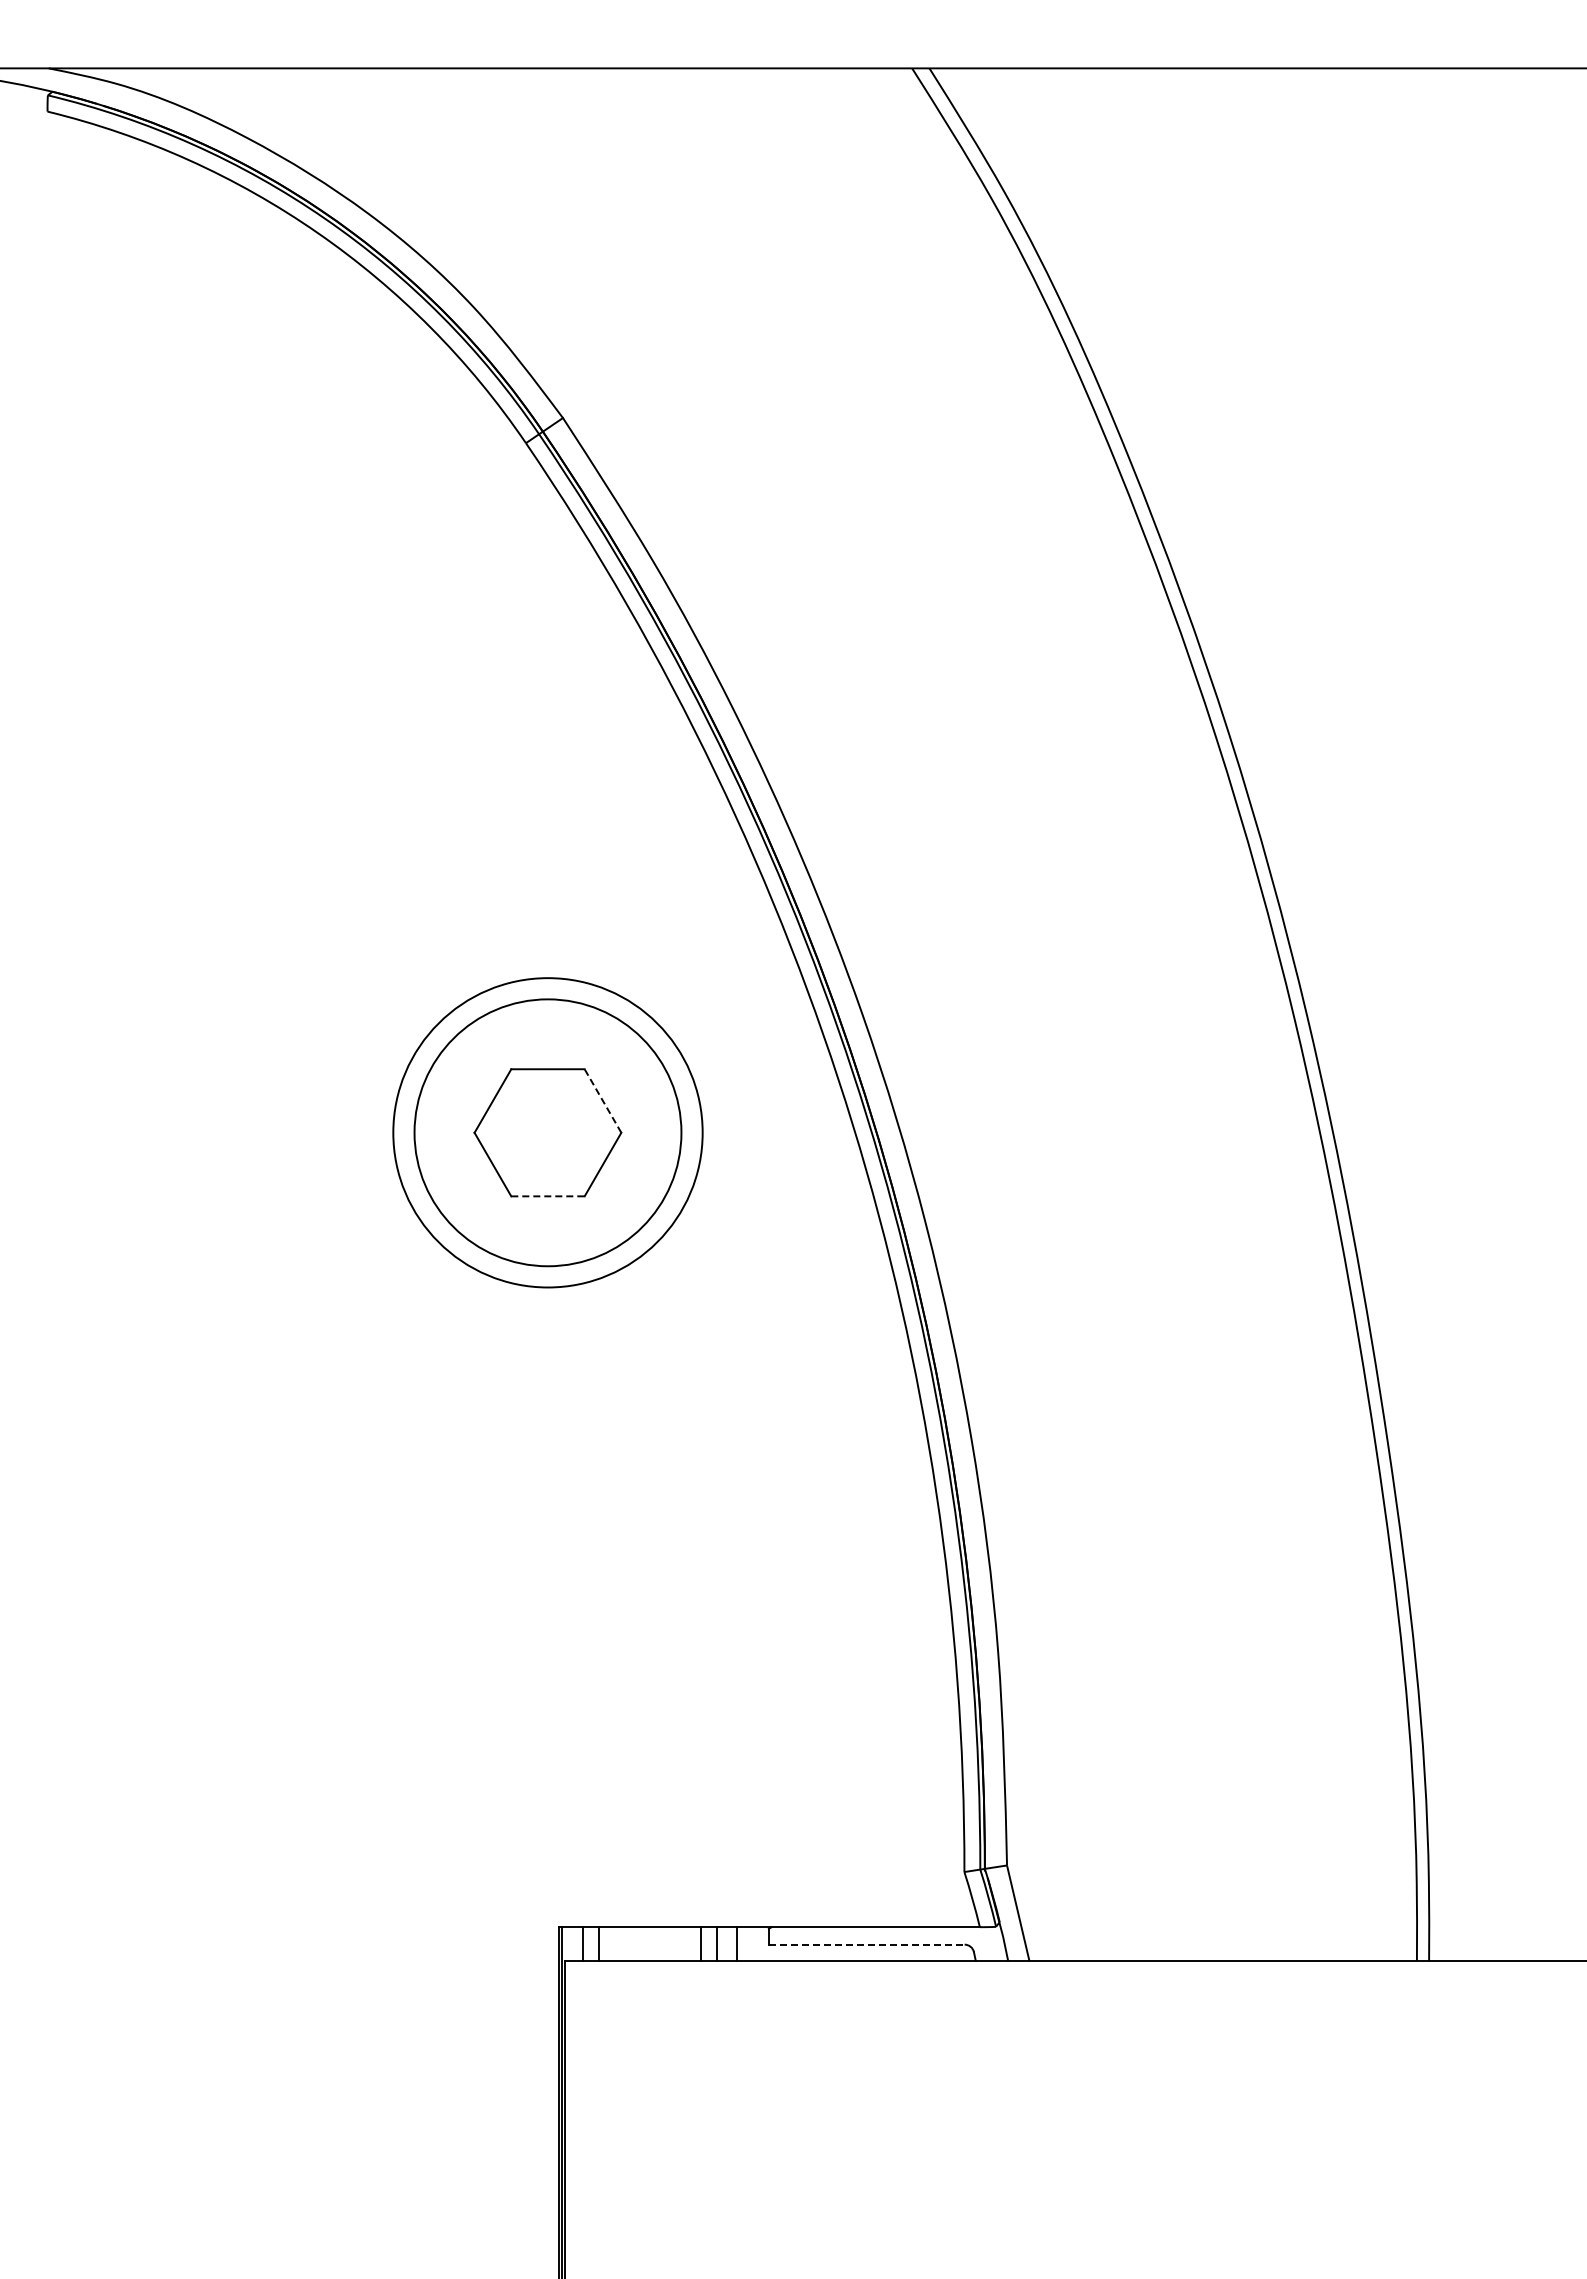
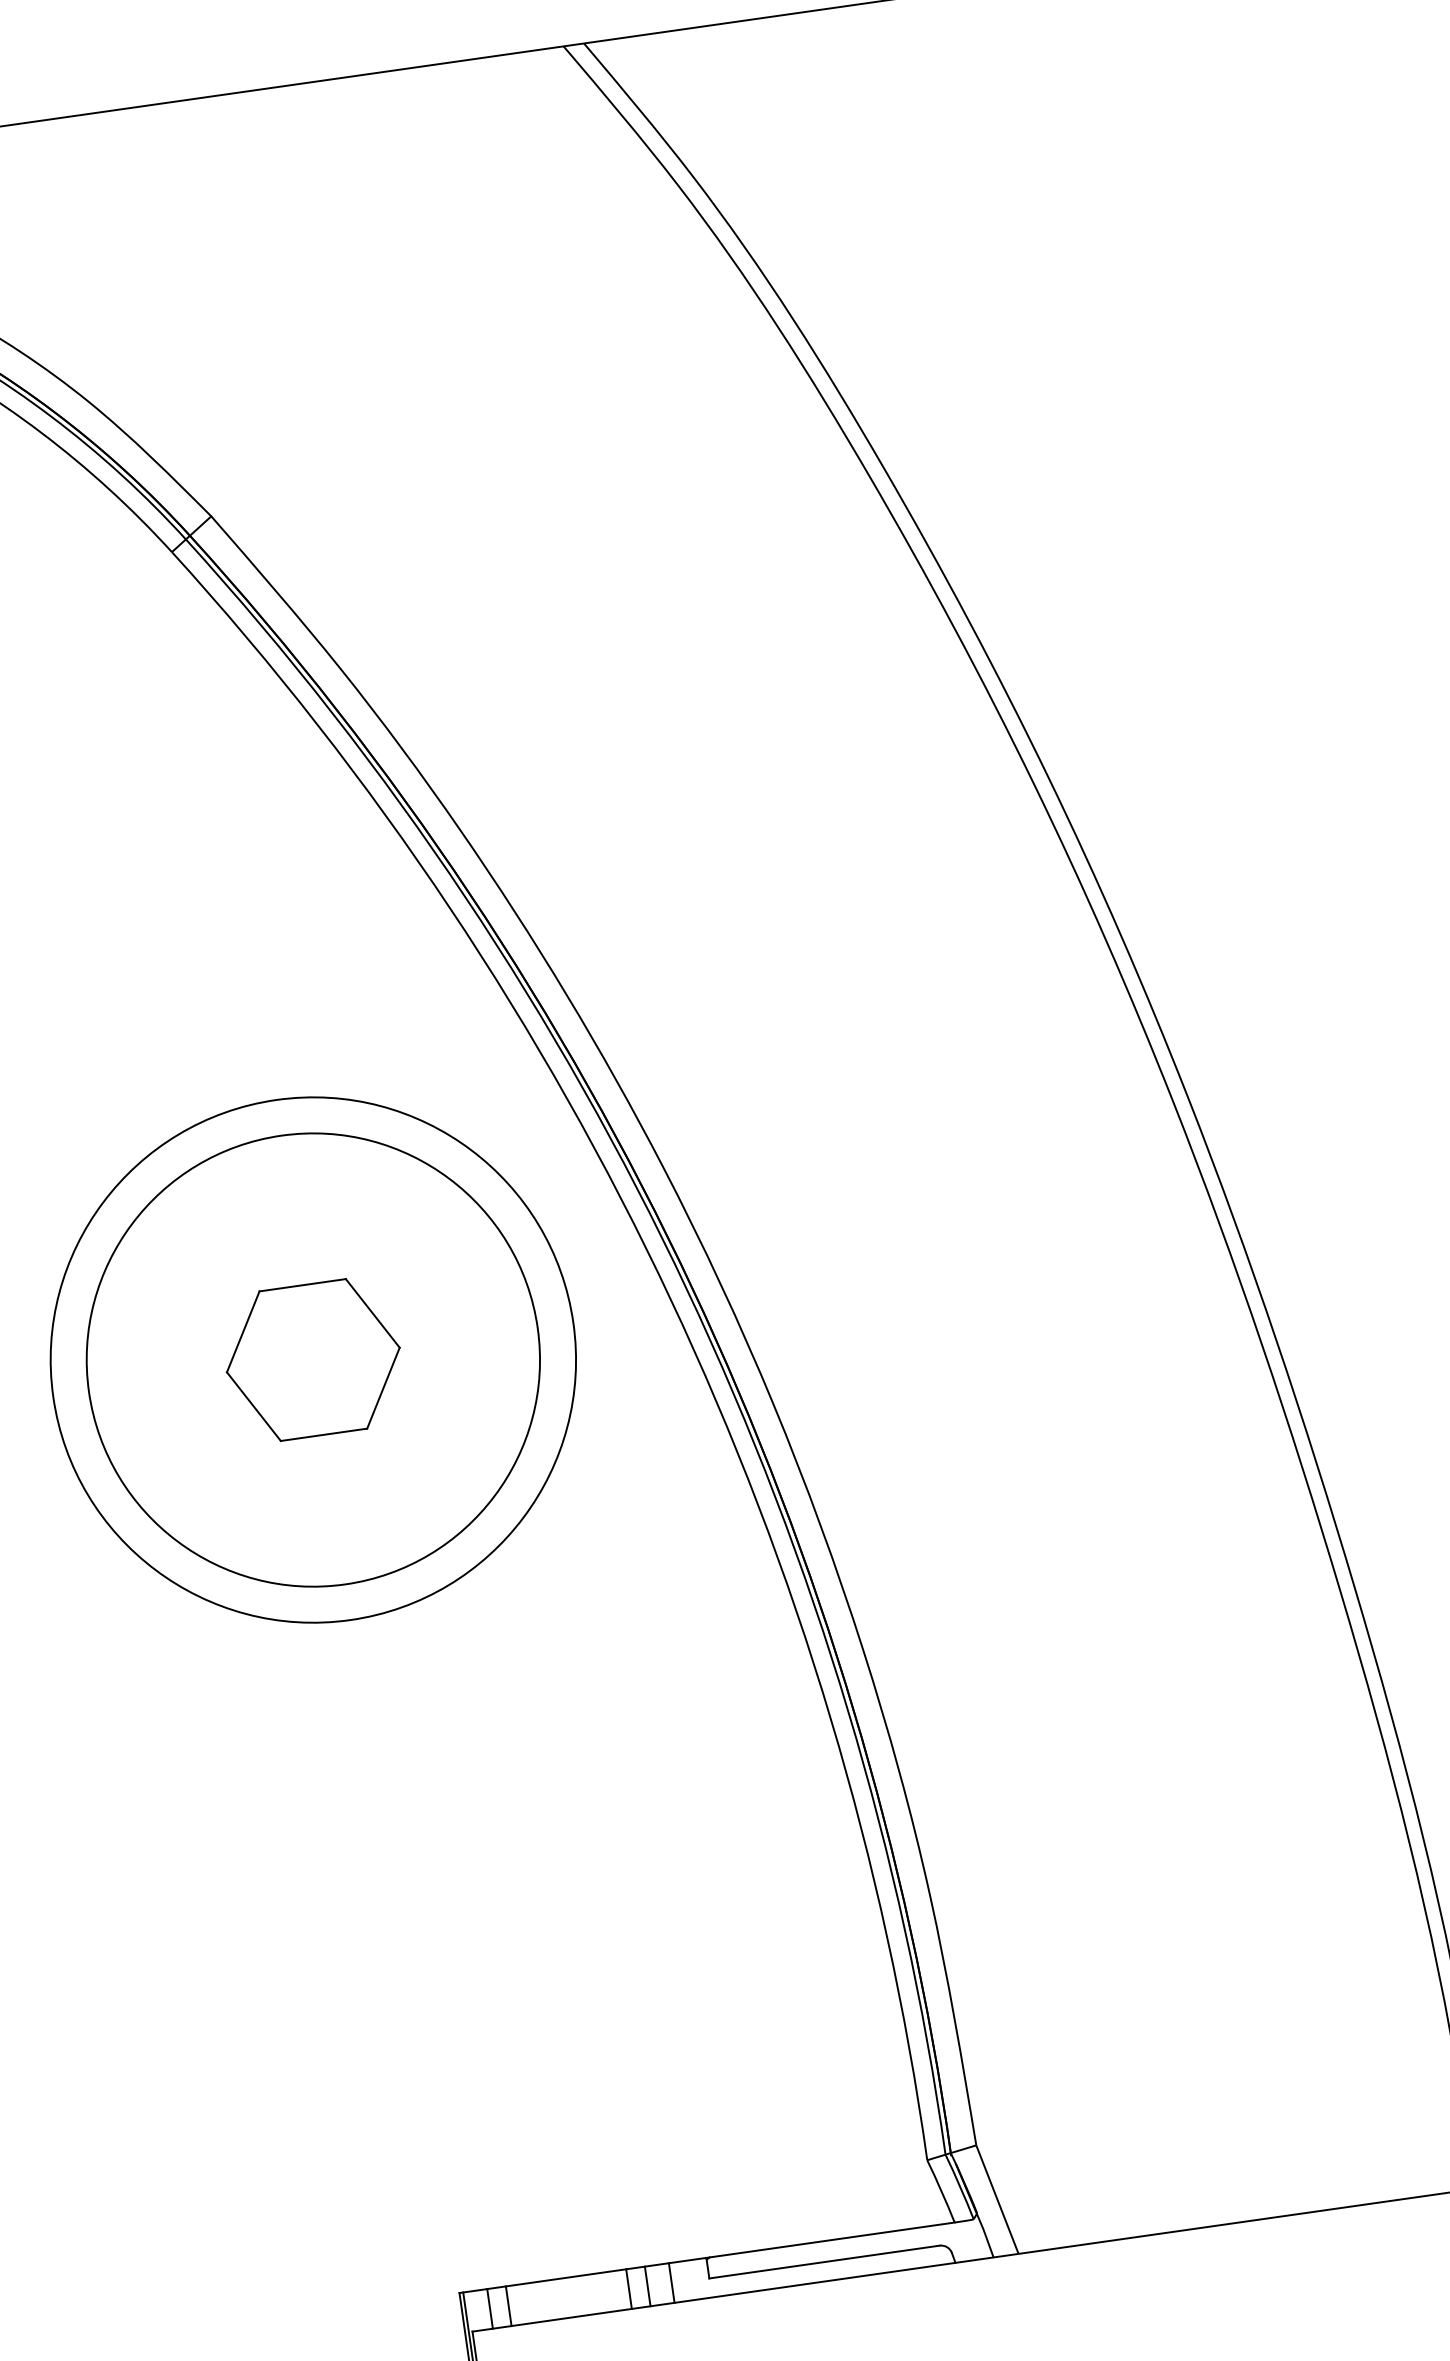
line: (603, 1101) -> (373, 1313), dashed -> solid
circle: (547, 1132) -> (312, 1359), size x1.43
circle: (547, 1132) -> (312, 1359), size x1.43
line: (547, 1196) -> (323, 1435), dashed -> solid
line: (866, 1944) -> (824, 2261), dashed -> solid

